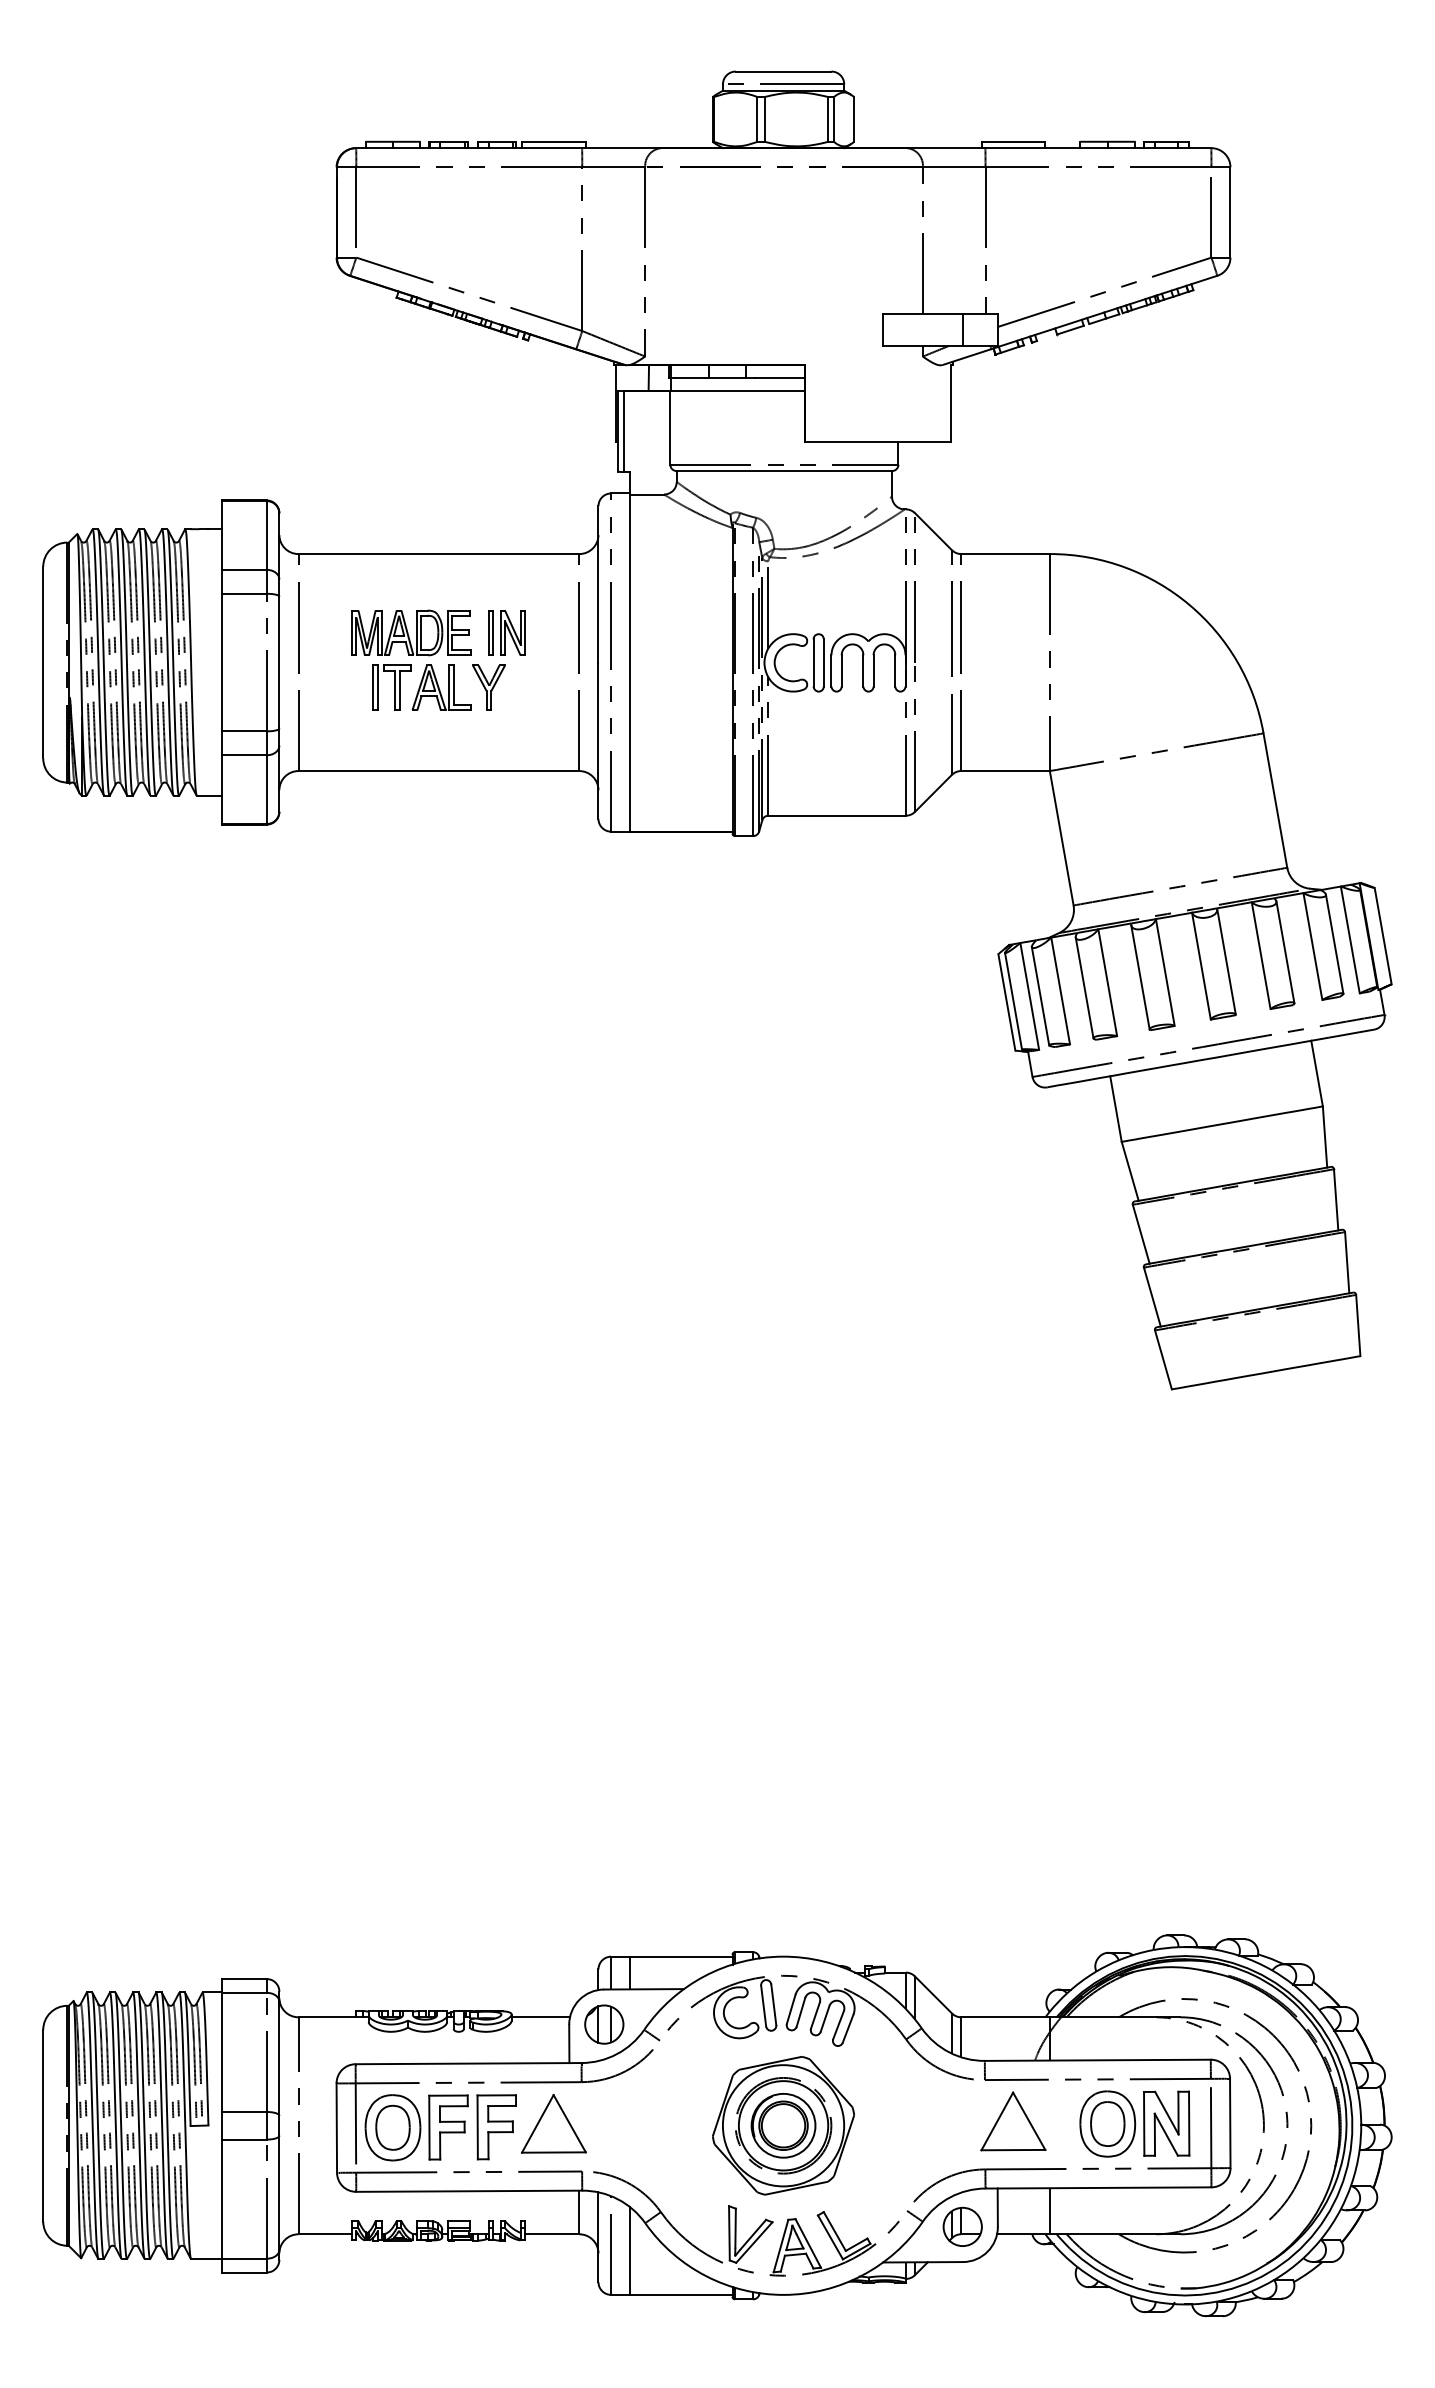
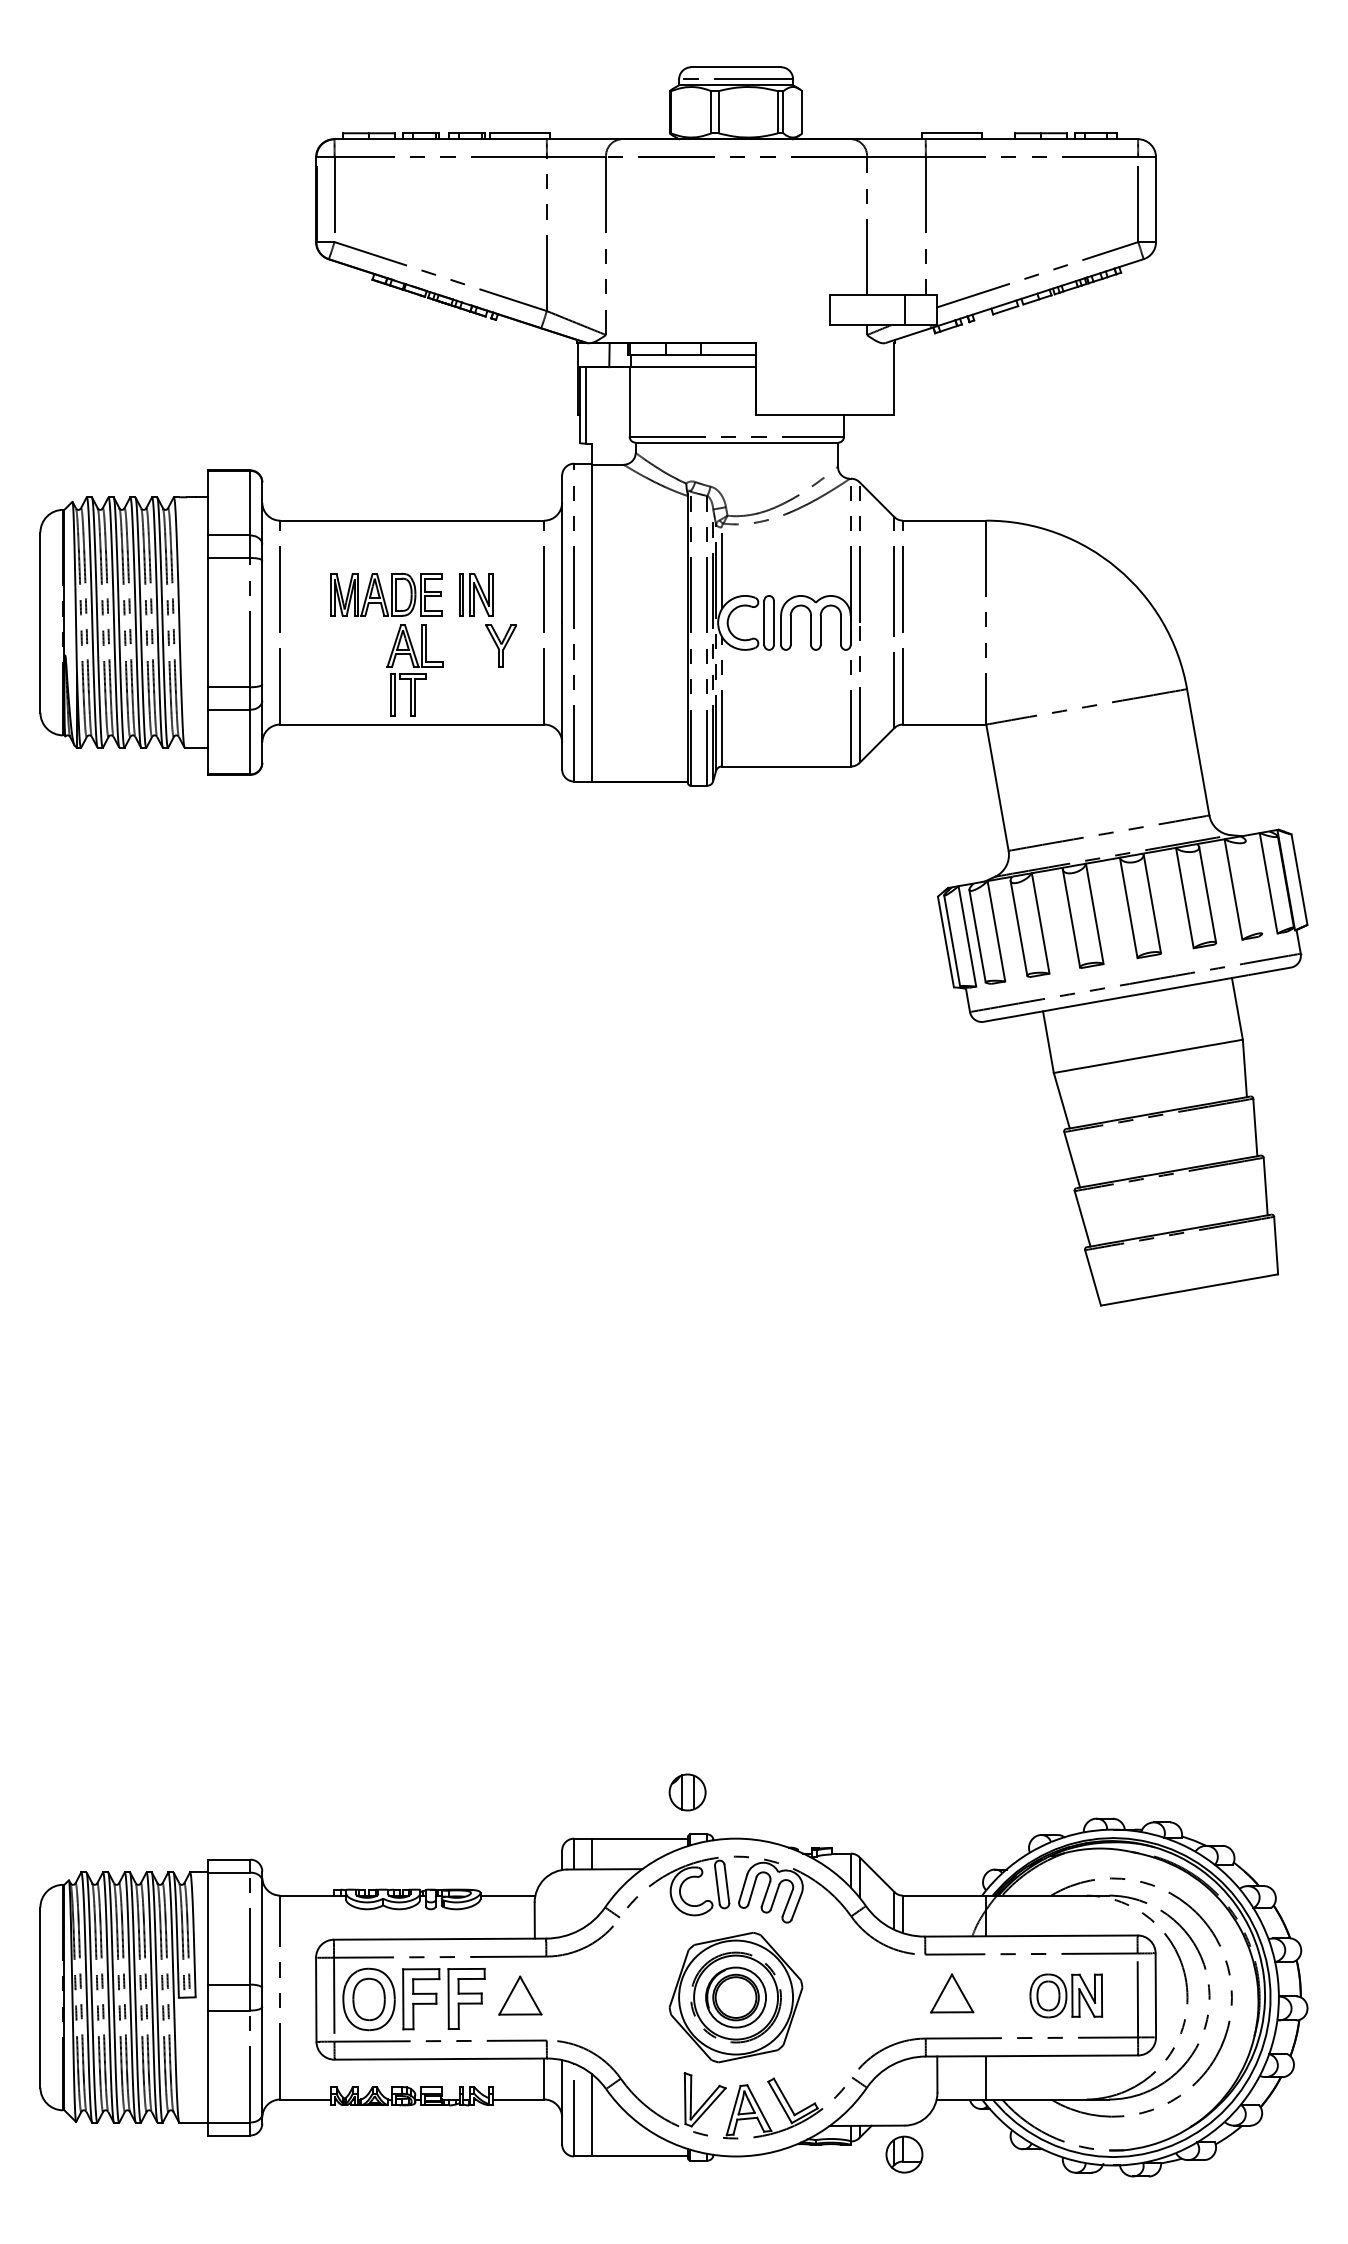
part: (392, 686) -> (408, 694), moved
part: (488, 686) -> (500, 645), moved
line: (1334, 943) -> (1253, 886), removed
part: (604, 2024) -> (687, 1792), moved
part: (1013, 2121) -> (952, 1993), size x0.7
part: (554, 2123) -> (520, 1995), size x0.7
part: (1135, 2123) -> (1066, 1995), size x0.7
part: (962, 2226) -> (904, 2154), moved

